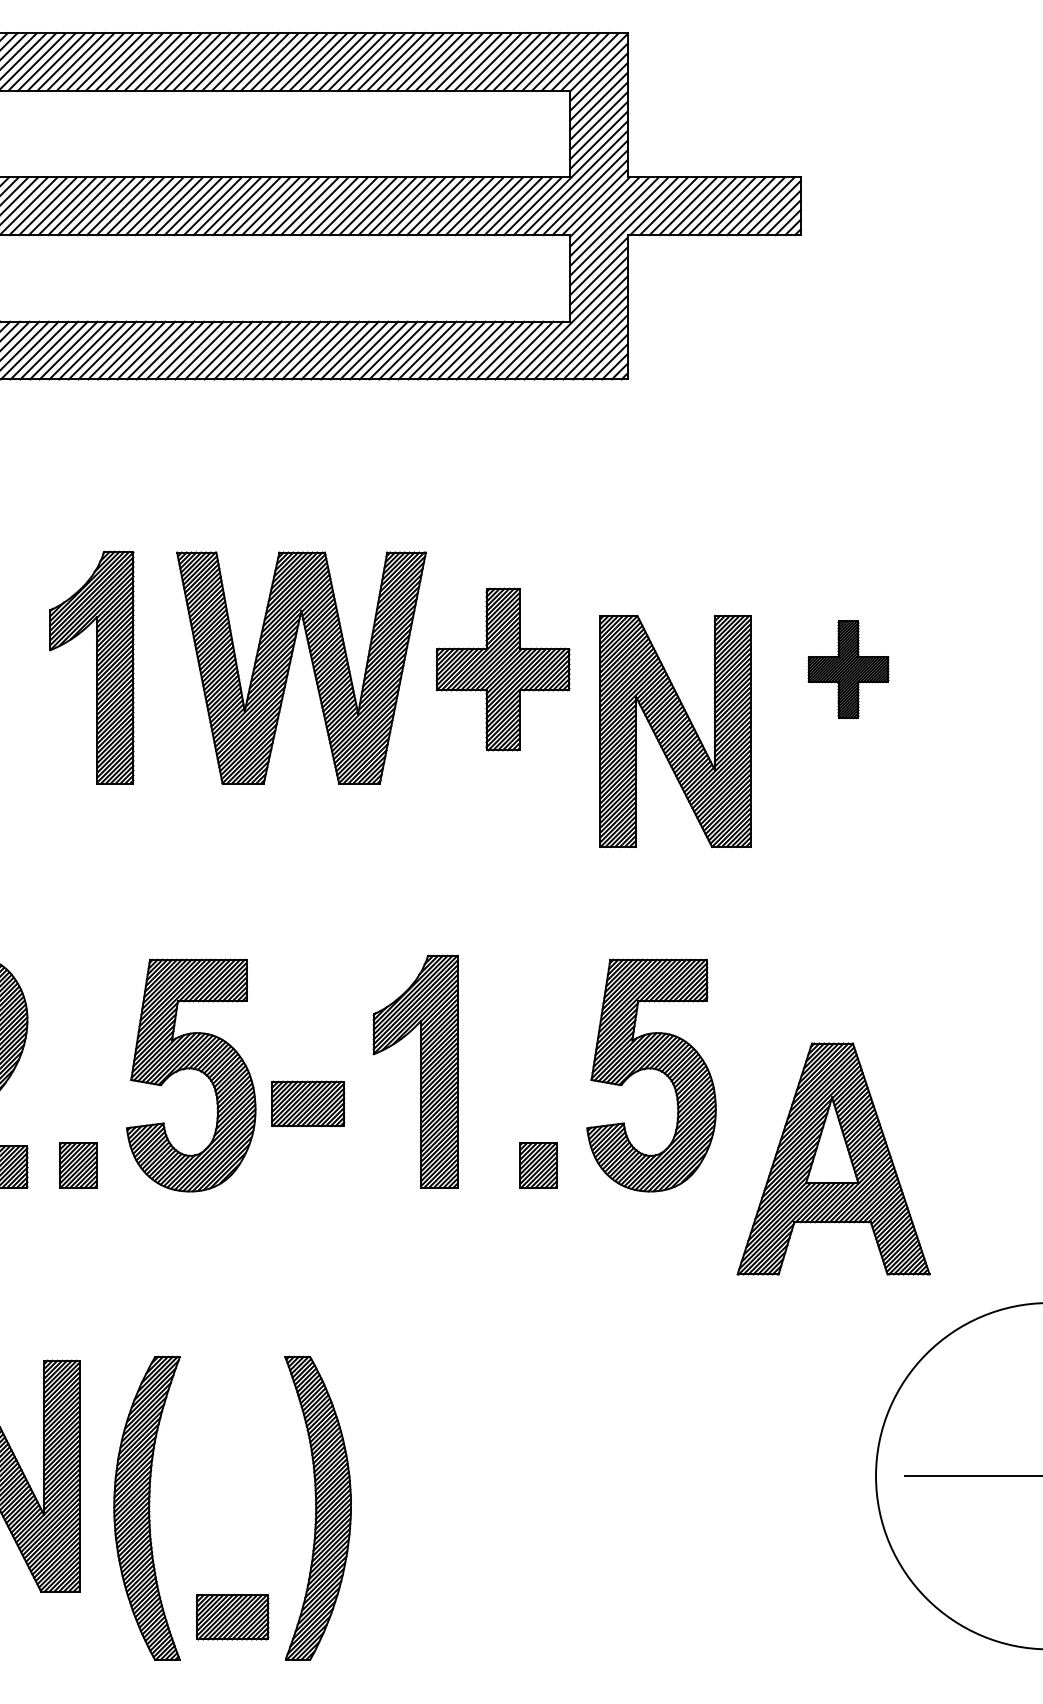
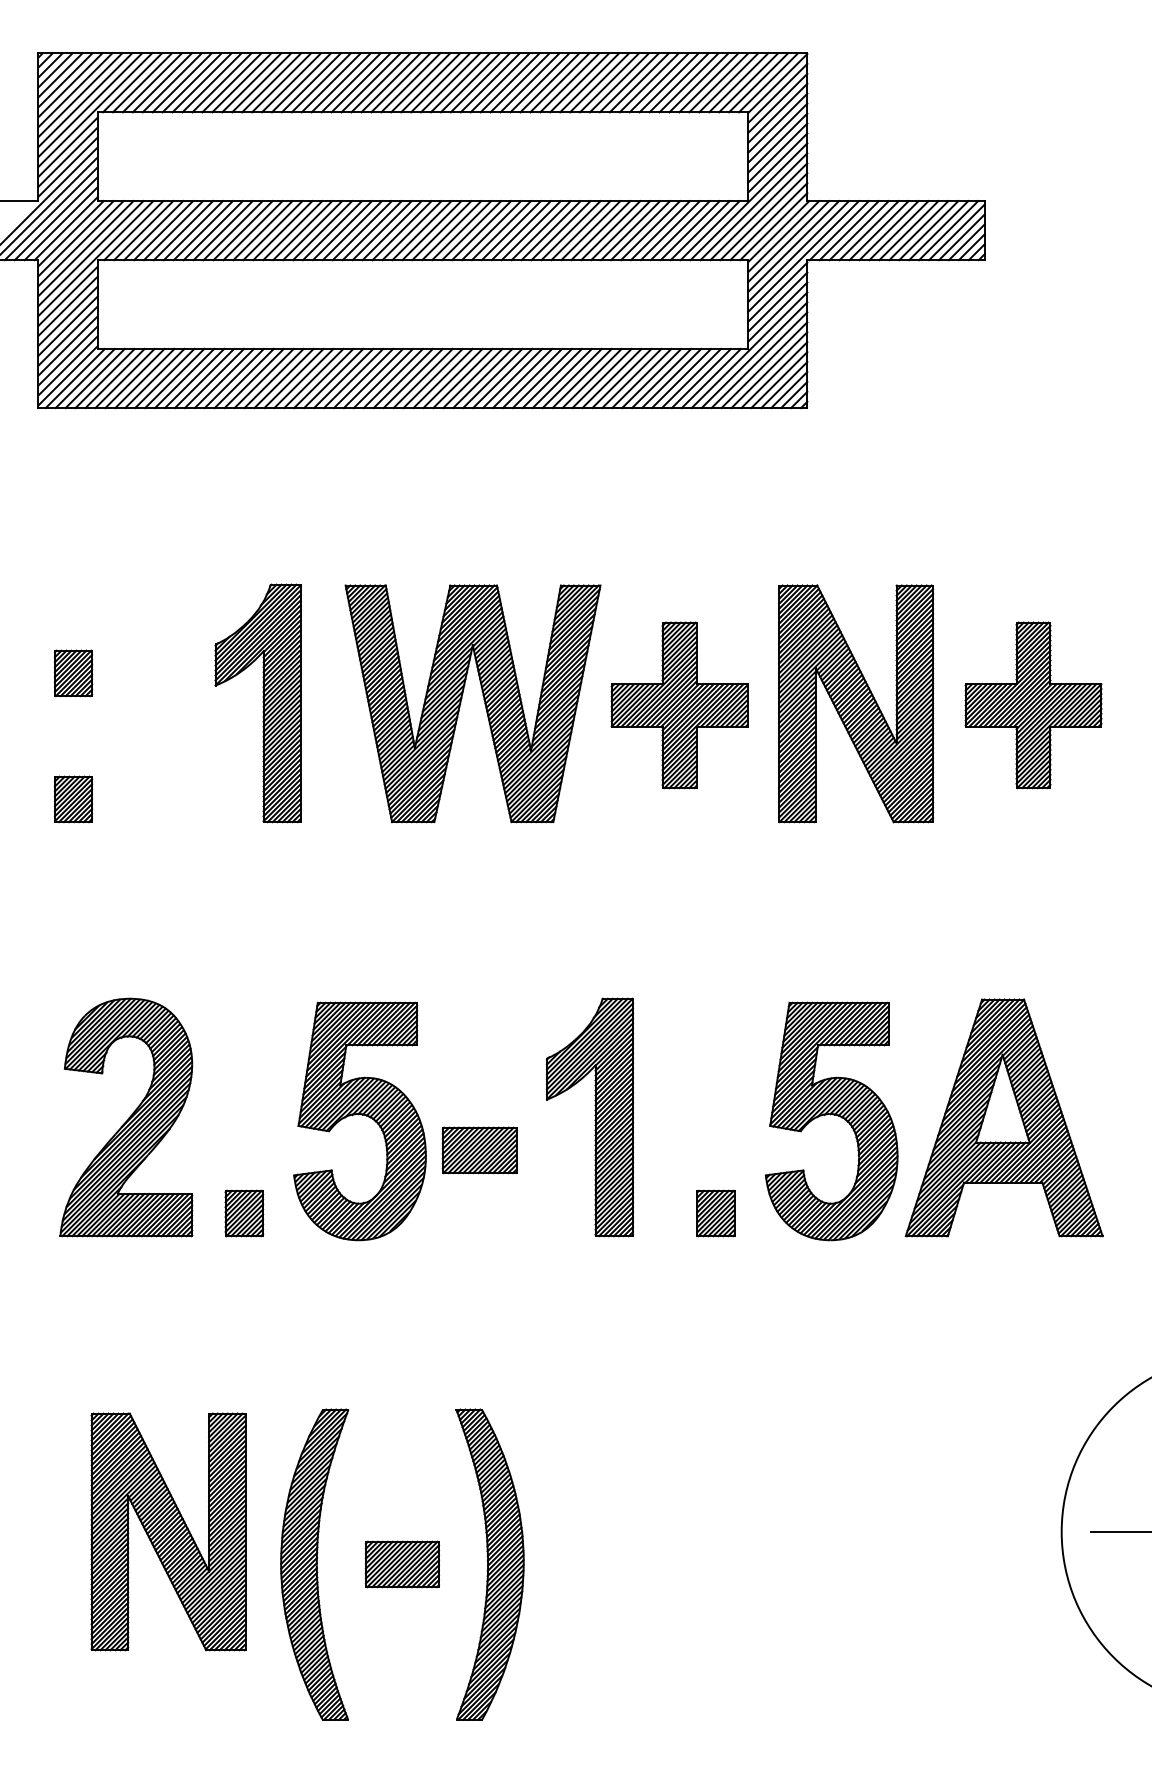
part: (848, 669) -> (1033, 705), size x1.67
part: (675, 731) -> (856, 703), moved
part: (832, 1158) -> (1003, 1117), moved
part: (232, 1617) -> (402, 1564), moved

